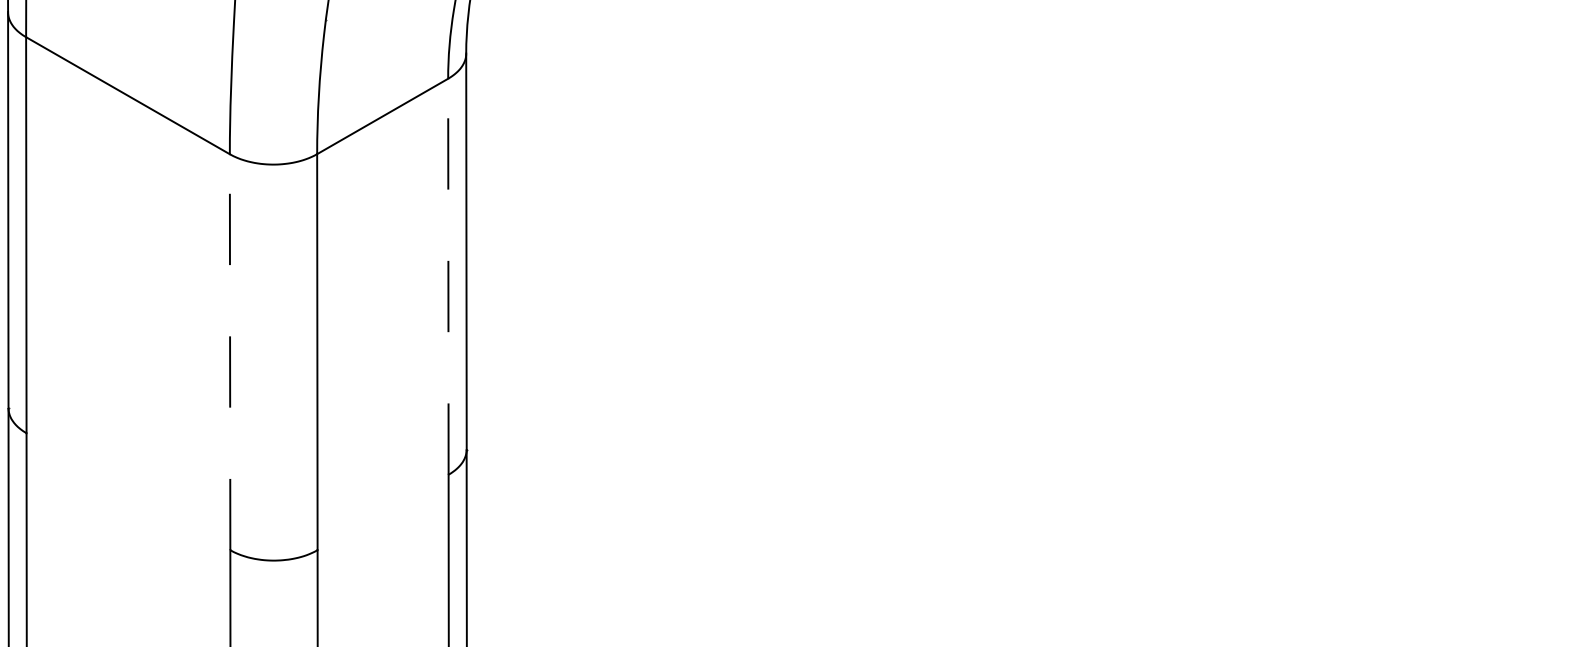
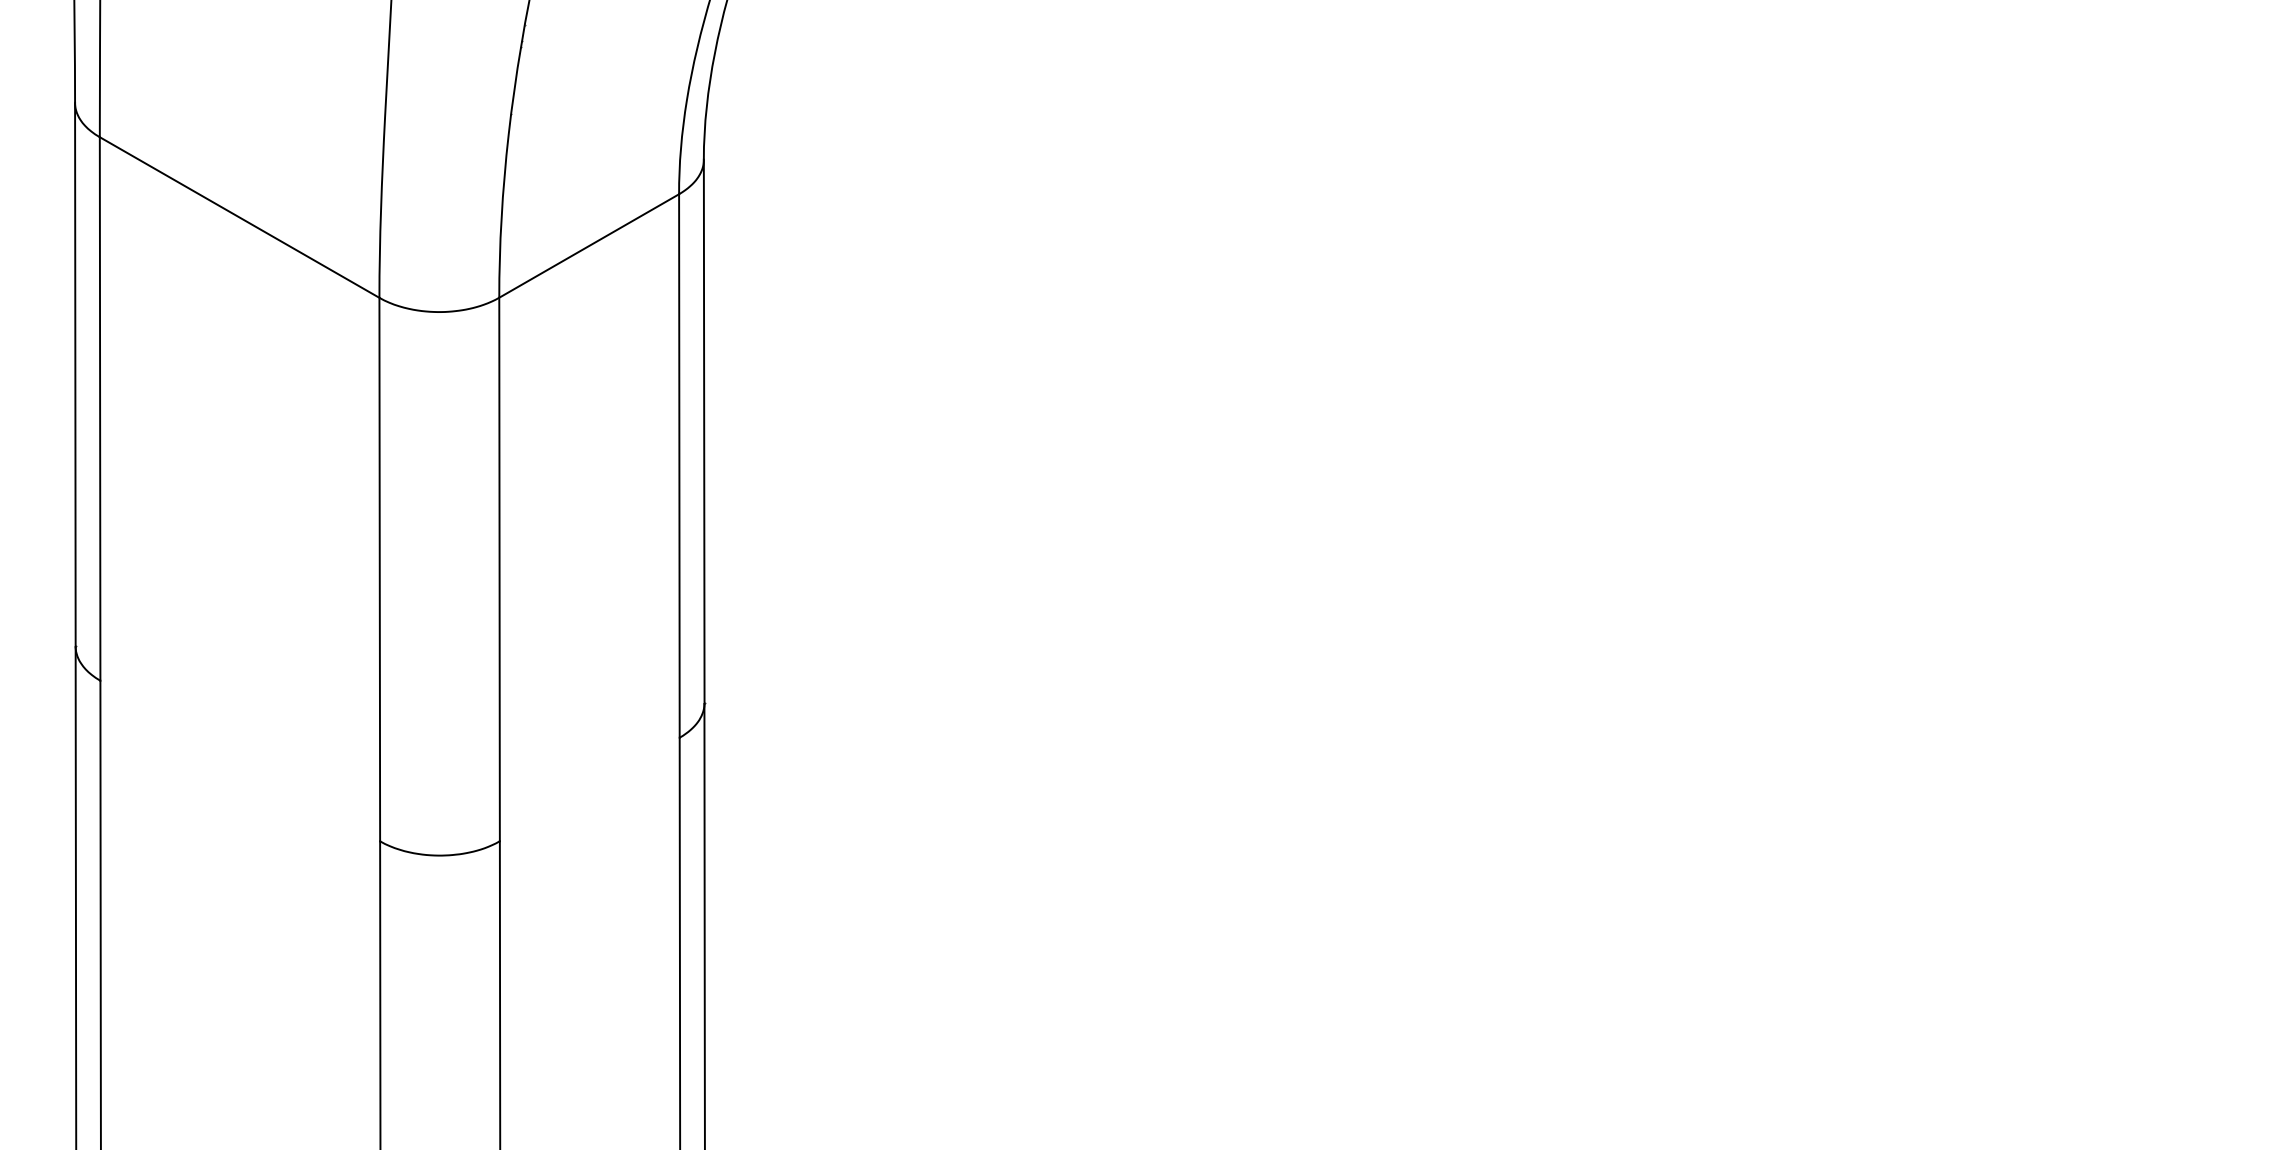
line: (448, 276) -> (679, 465), dashed -> solid
line: (229, 352) -> (379, 569), dashed -> solid

